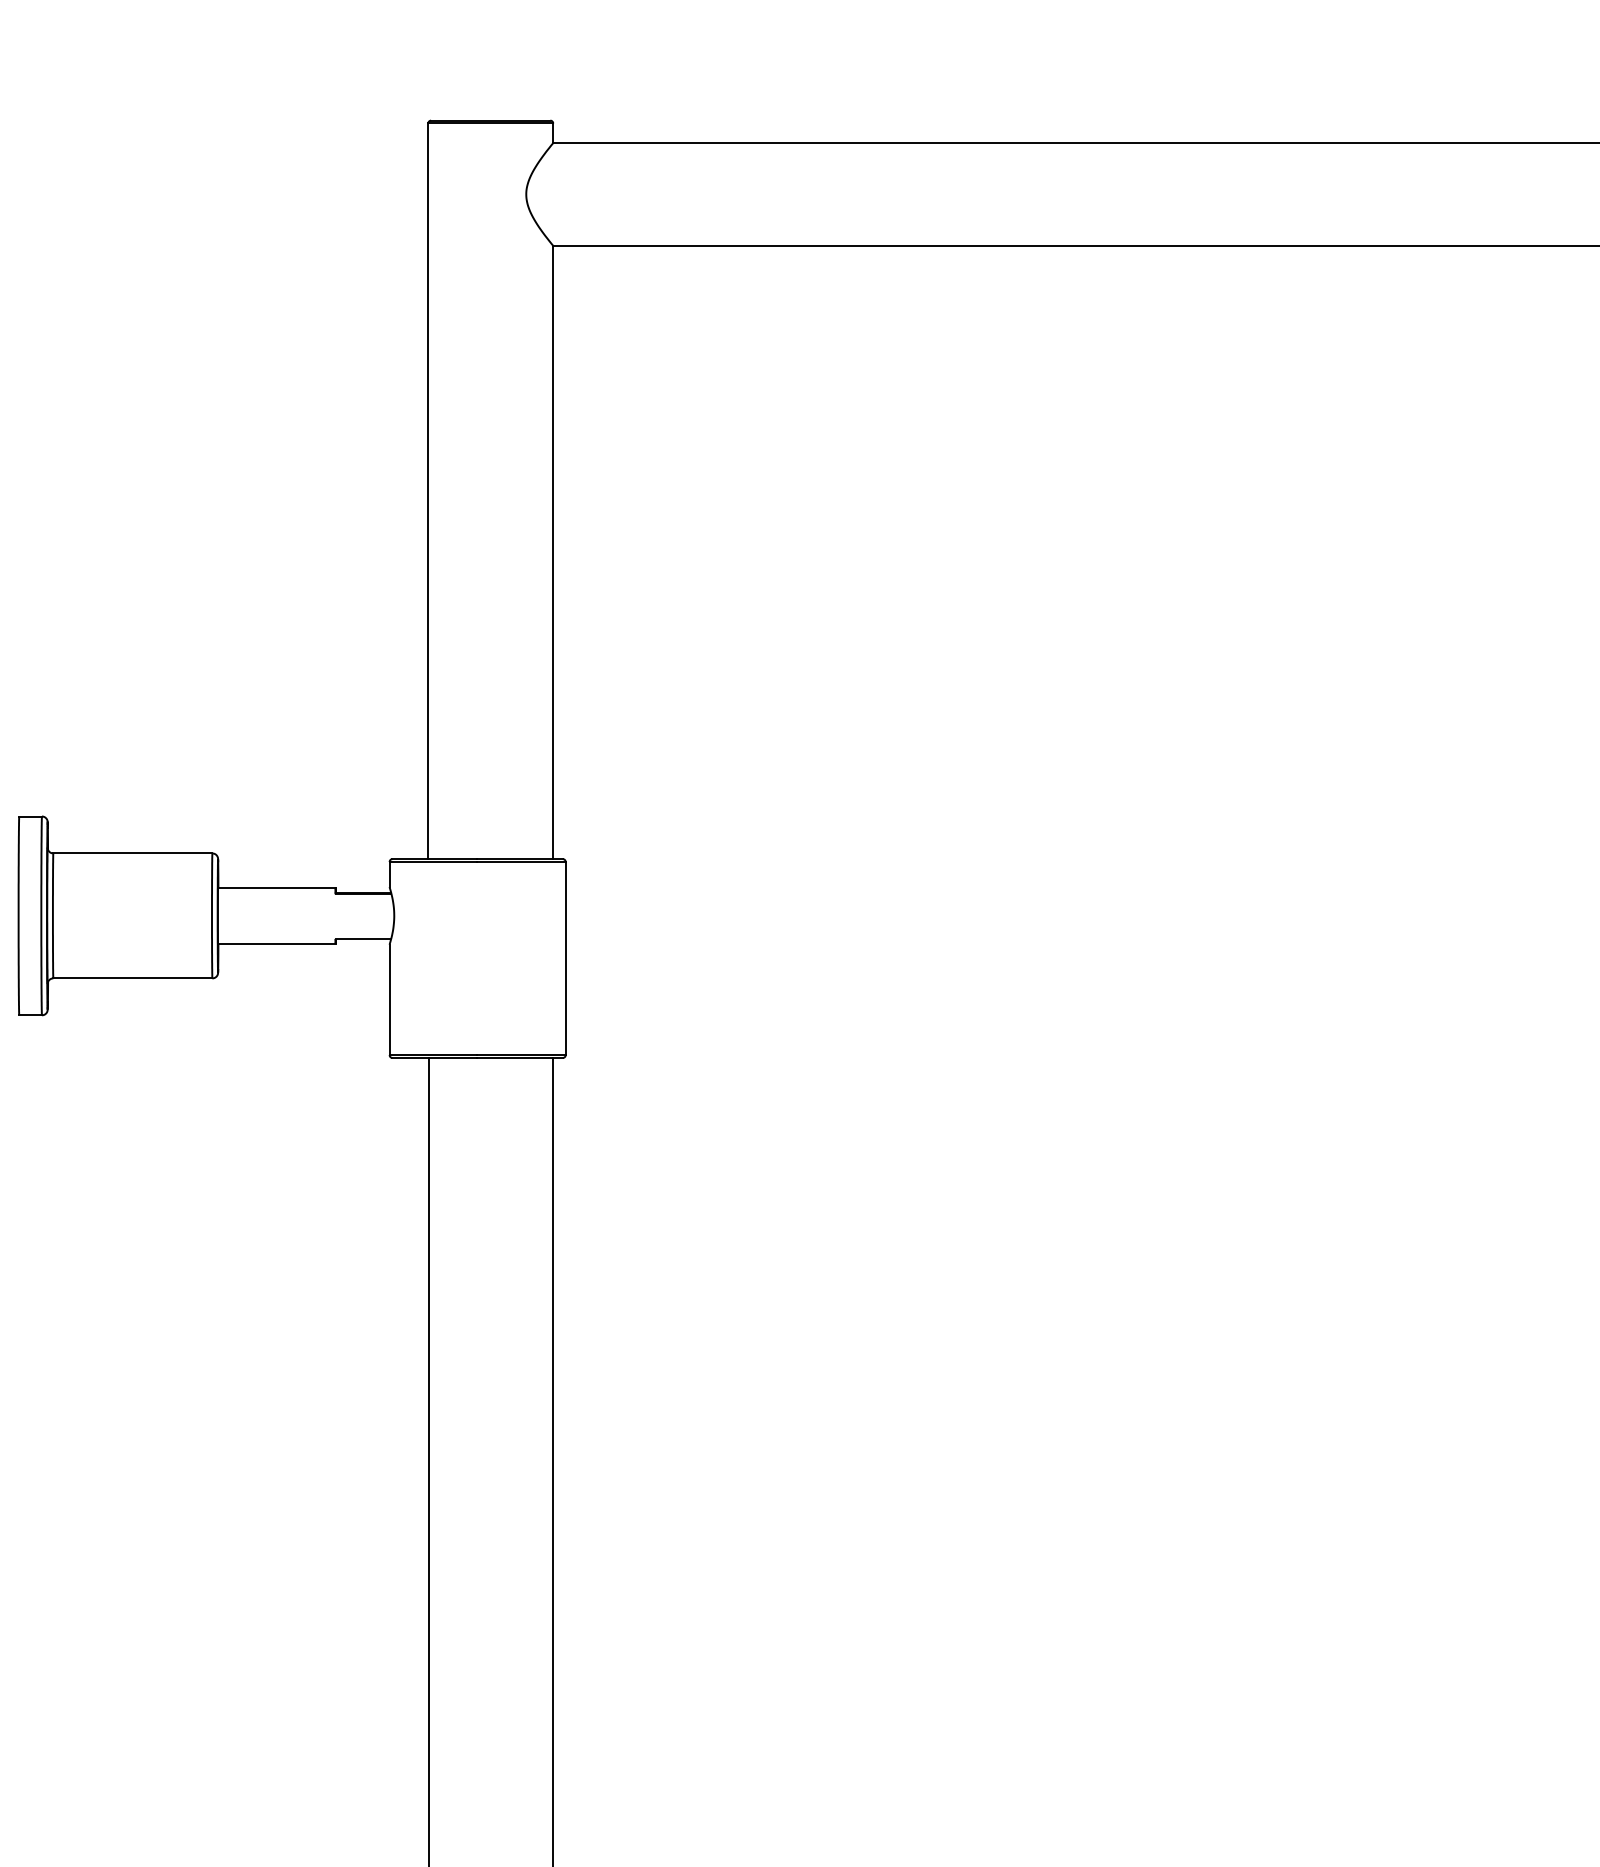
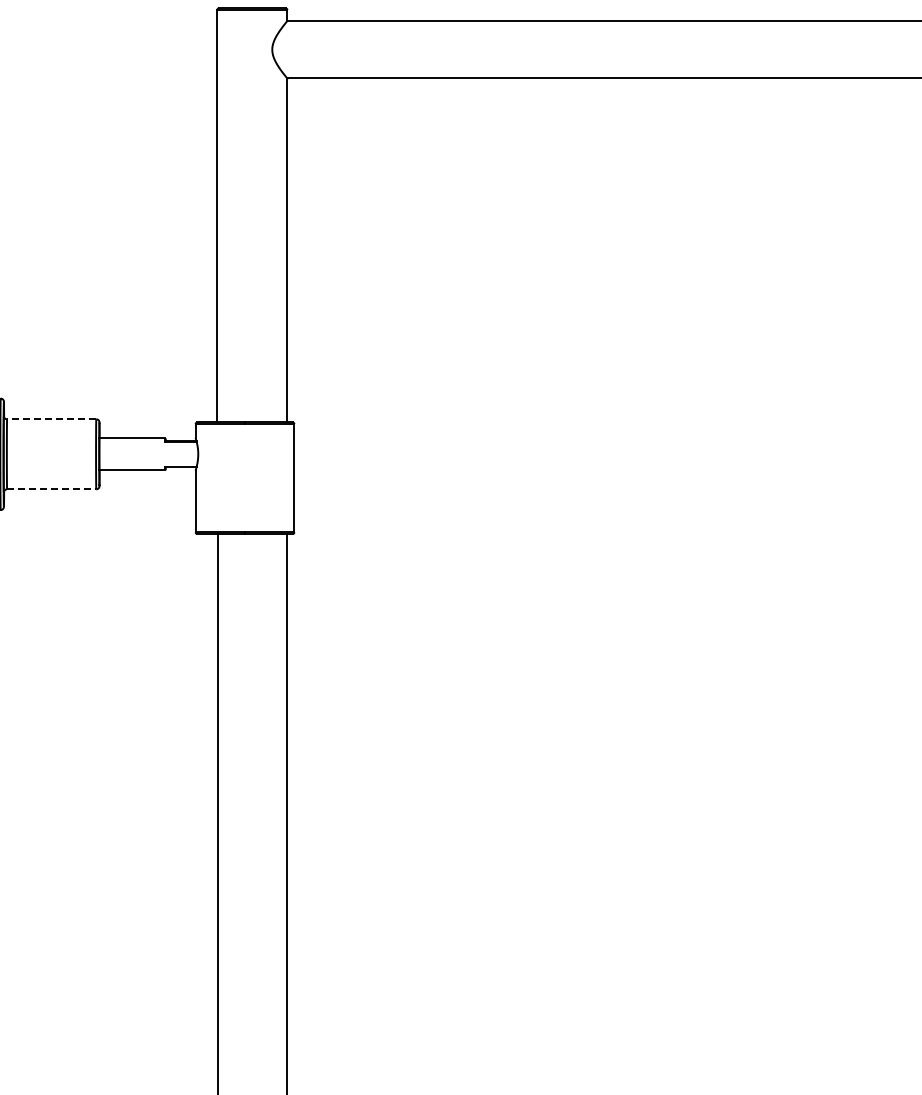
line: (132, 853) -> (51, 419), solid -> dashed
line: (132, 978) -> (51, 489), solid -> dashed

